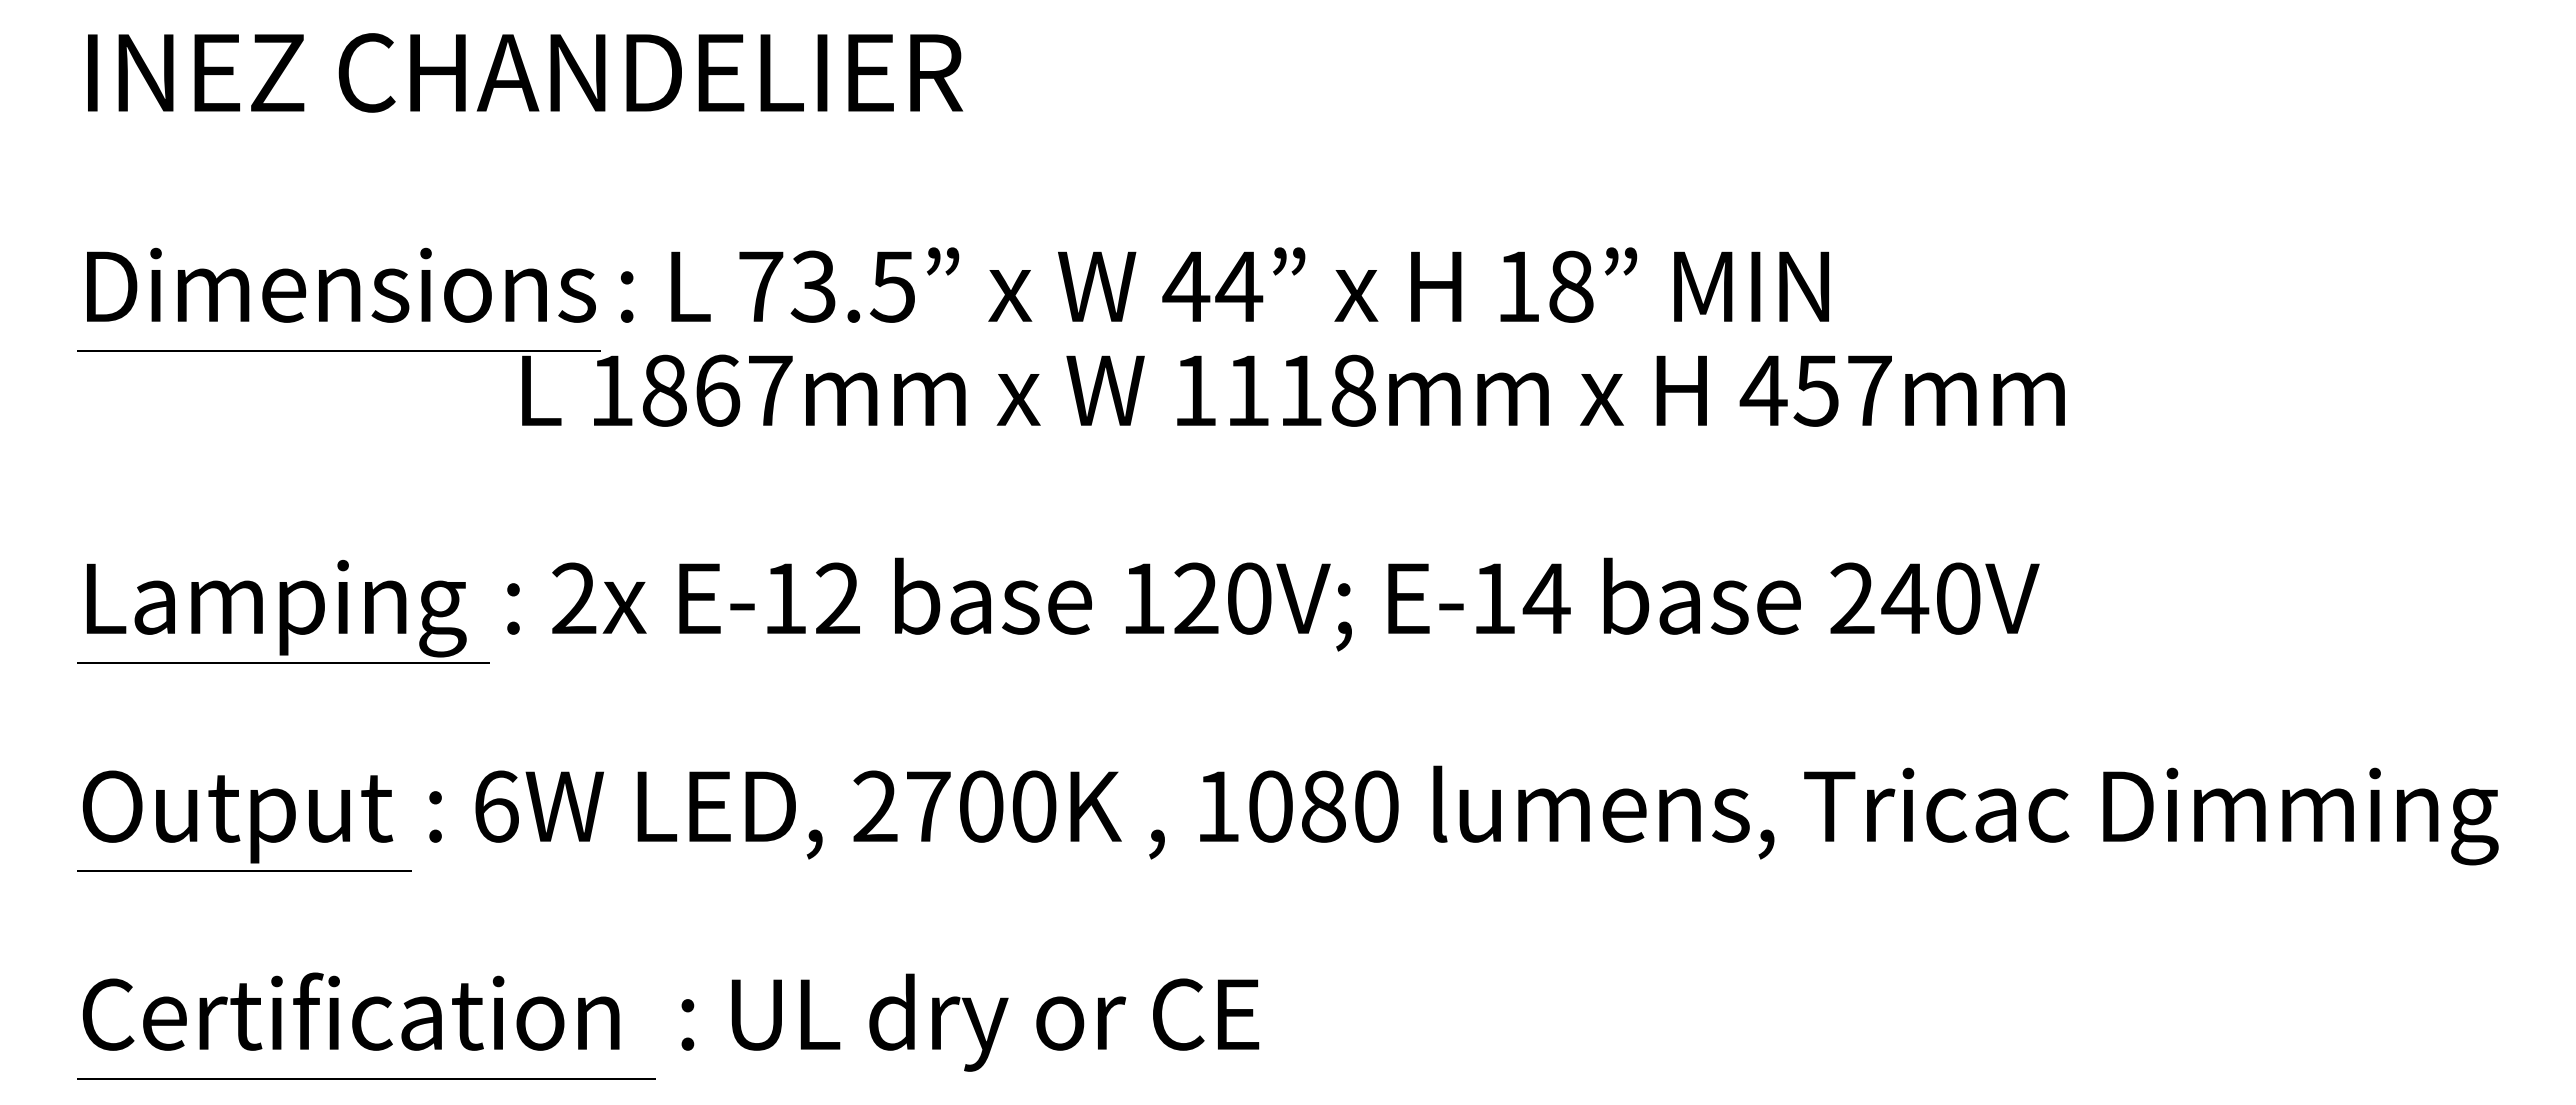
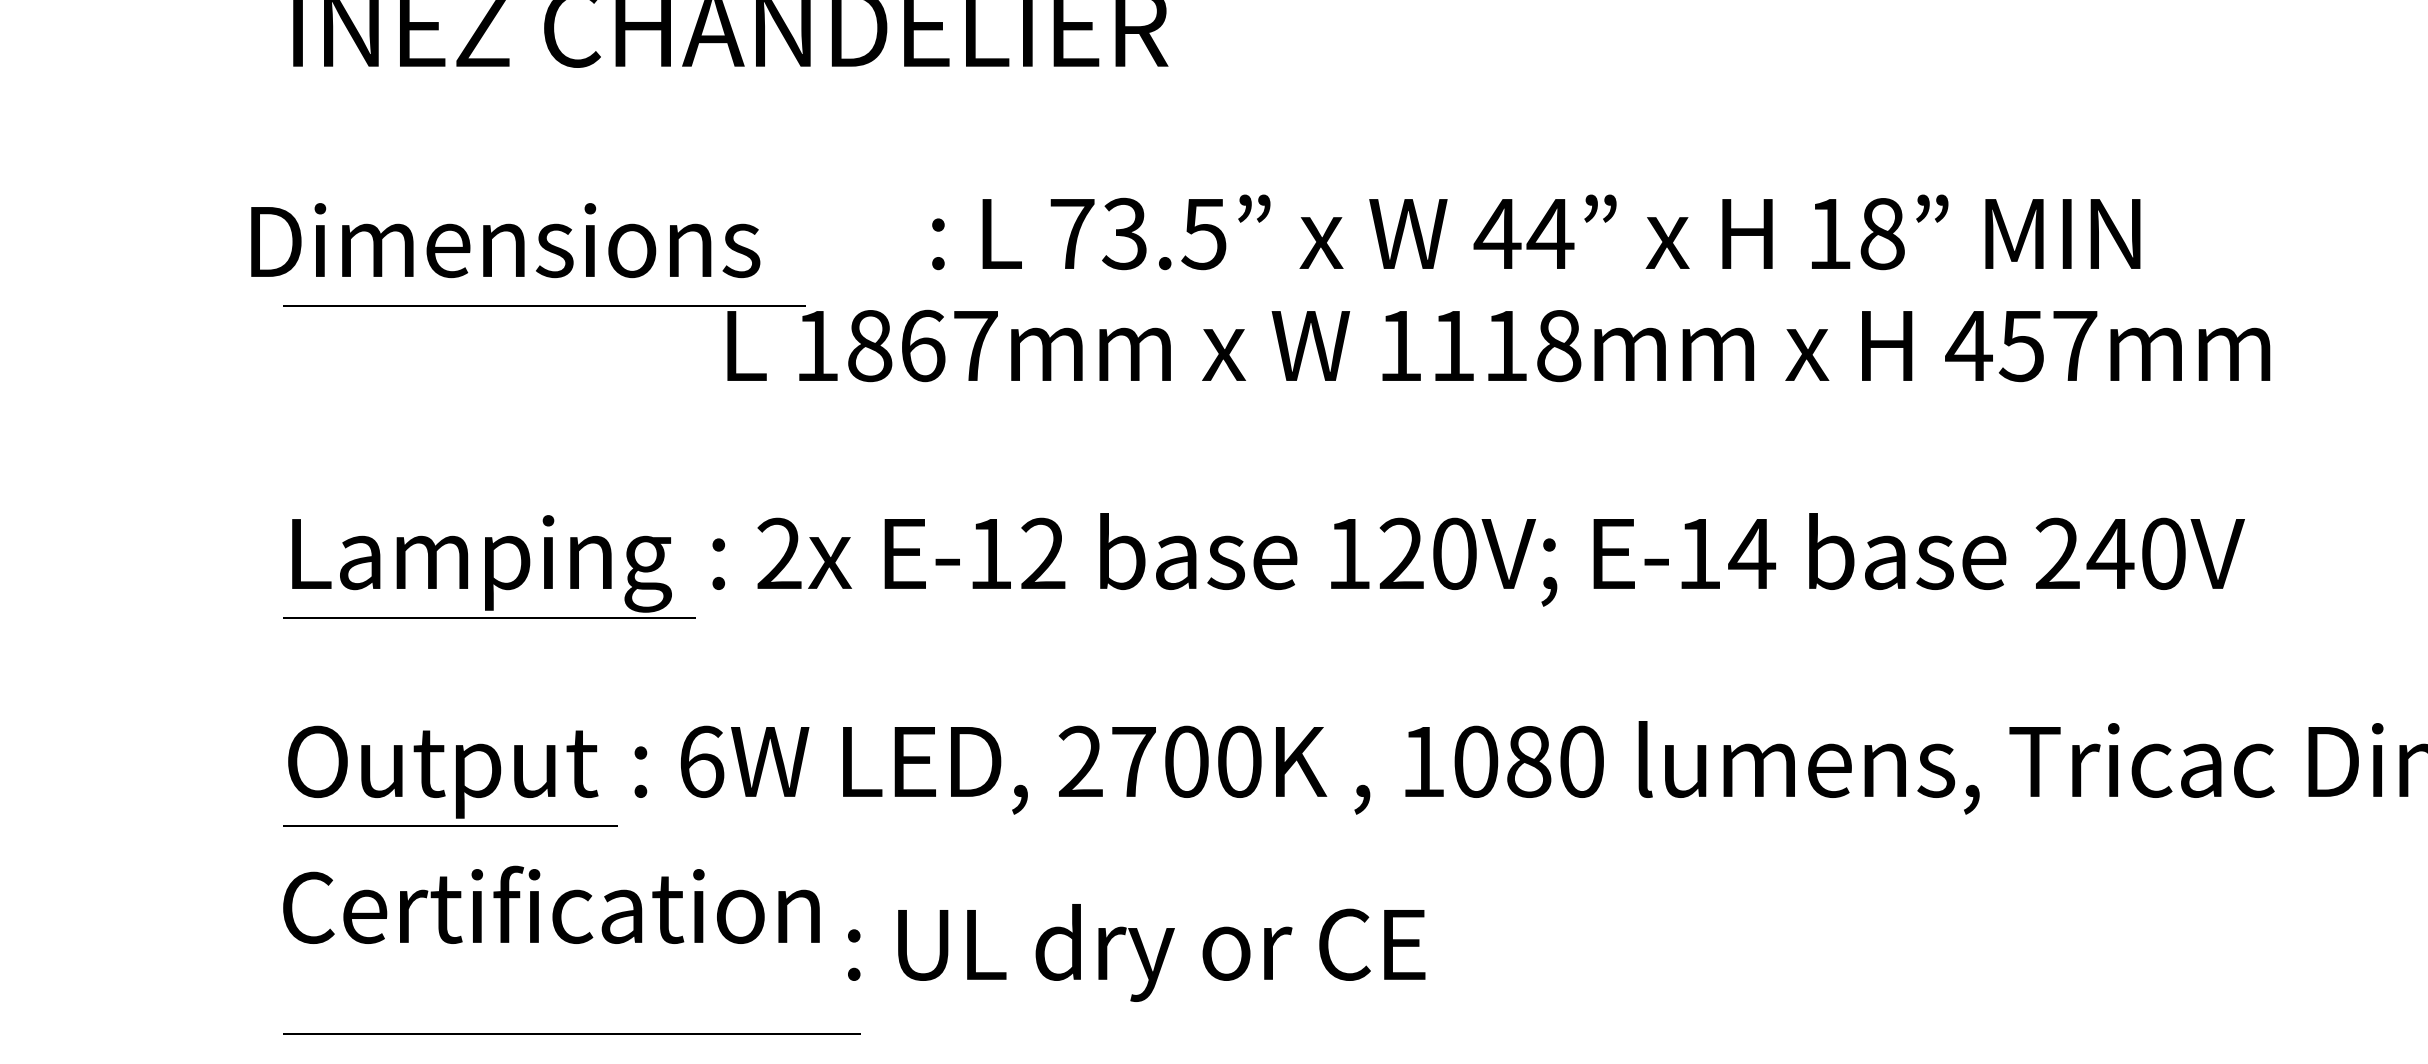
text: (341, 284) -> (505, 239), moved
text: (1224, 284) -> (1535, 231), moved
text: (350, 1011) -> (550, 904), moved
text: (970, 1022) -> (1136, 952), moved

